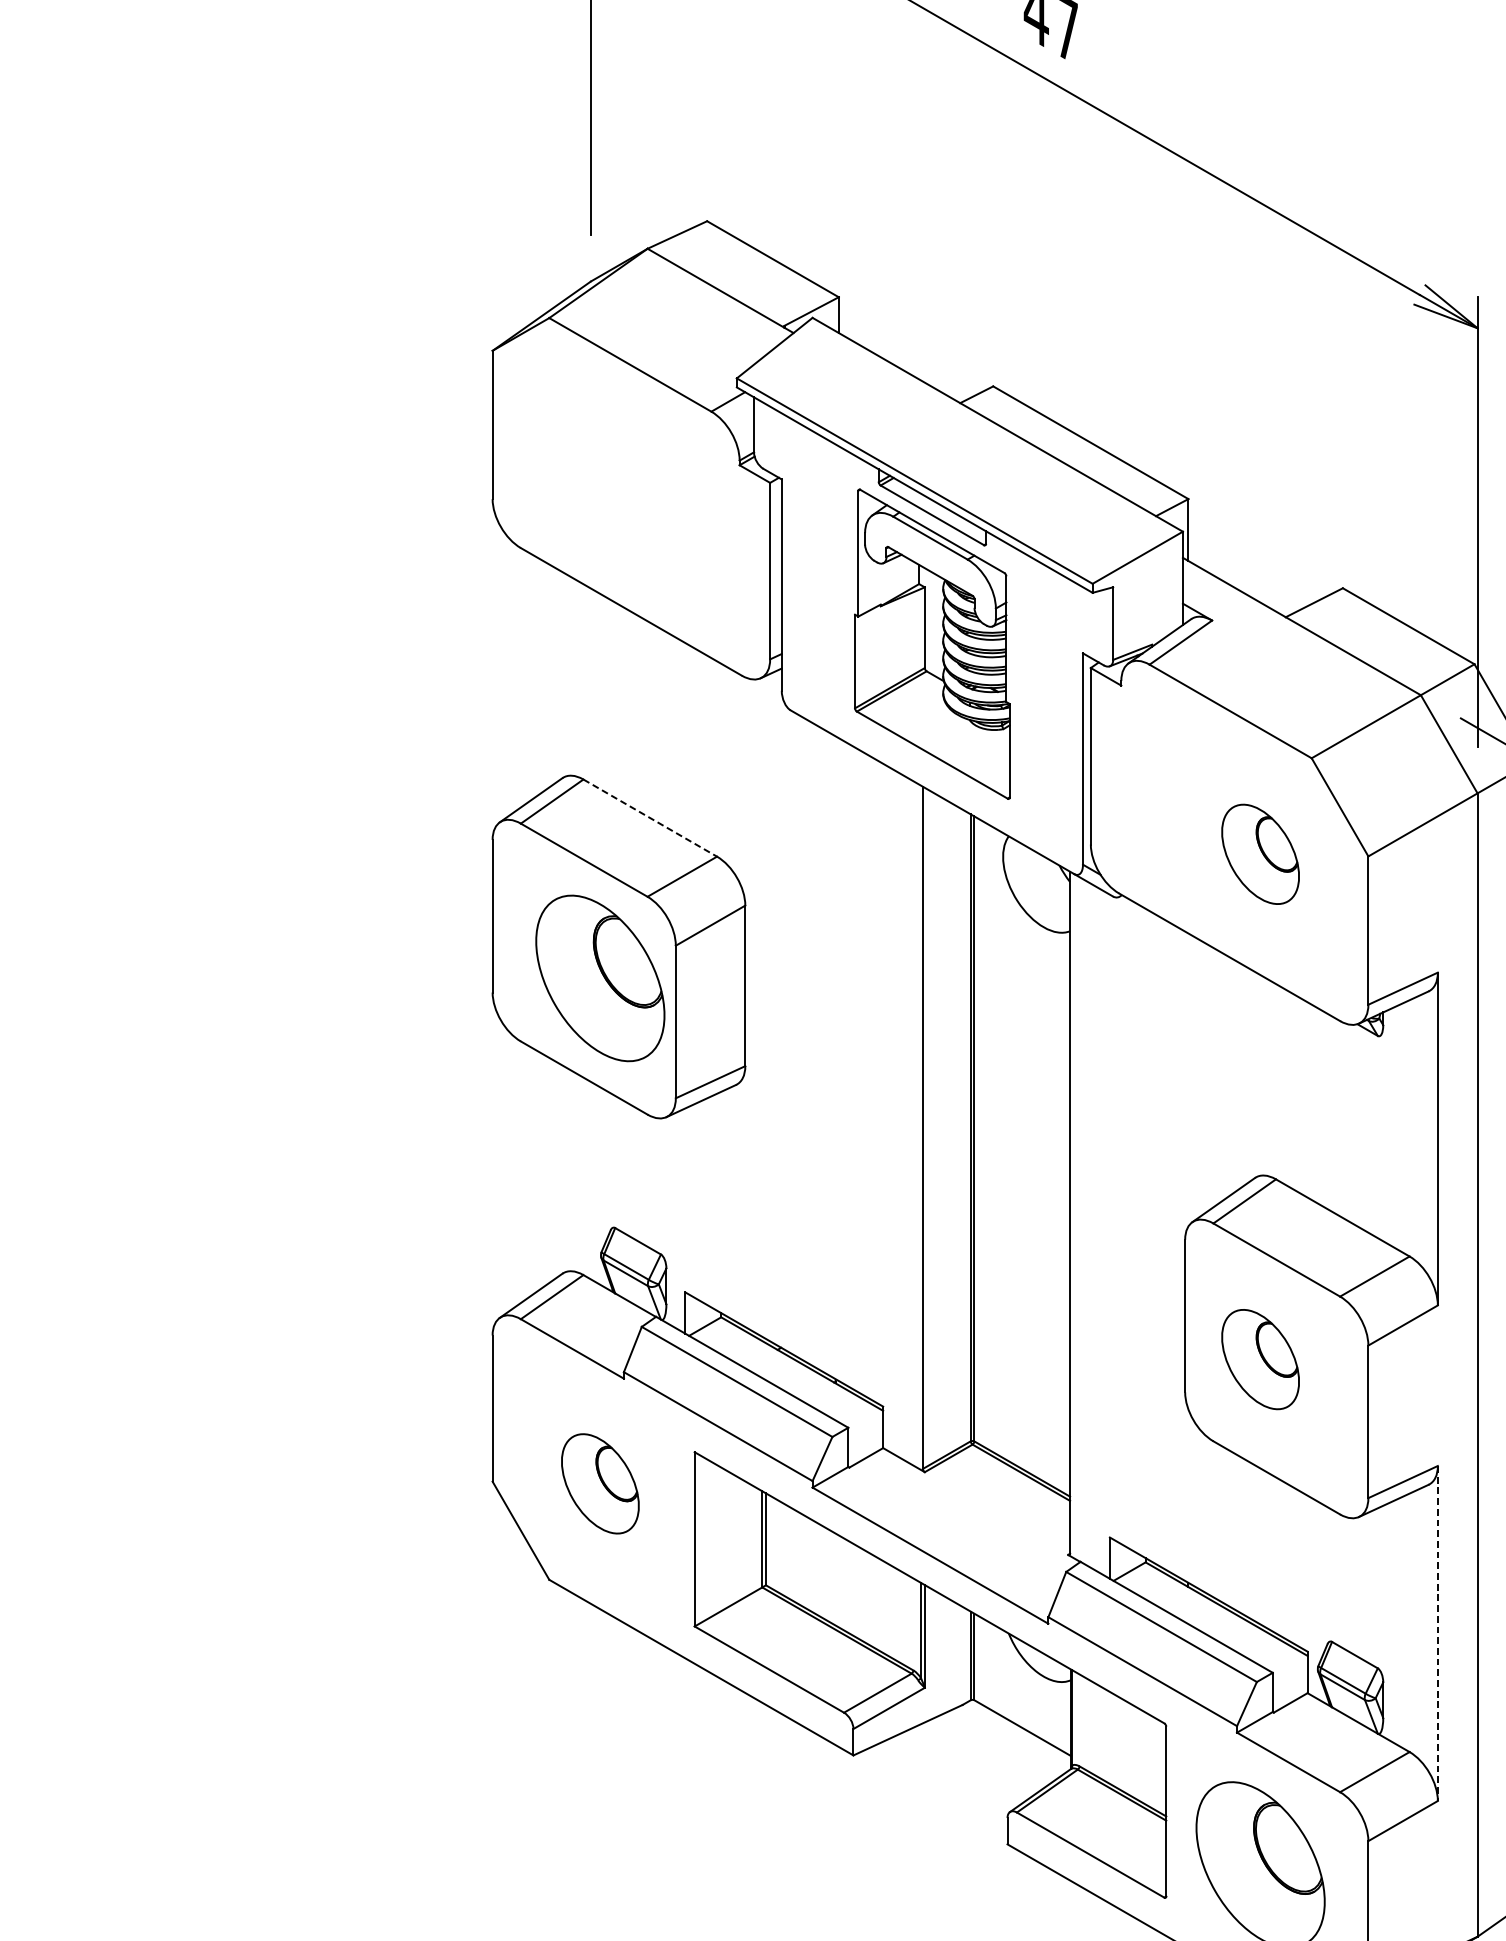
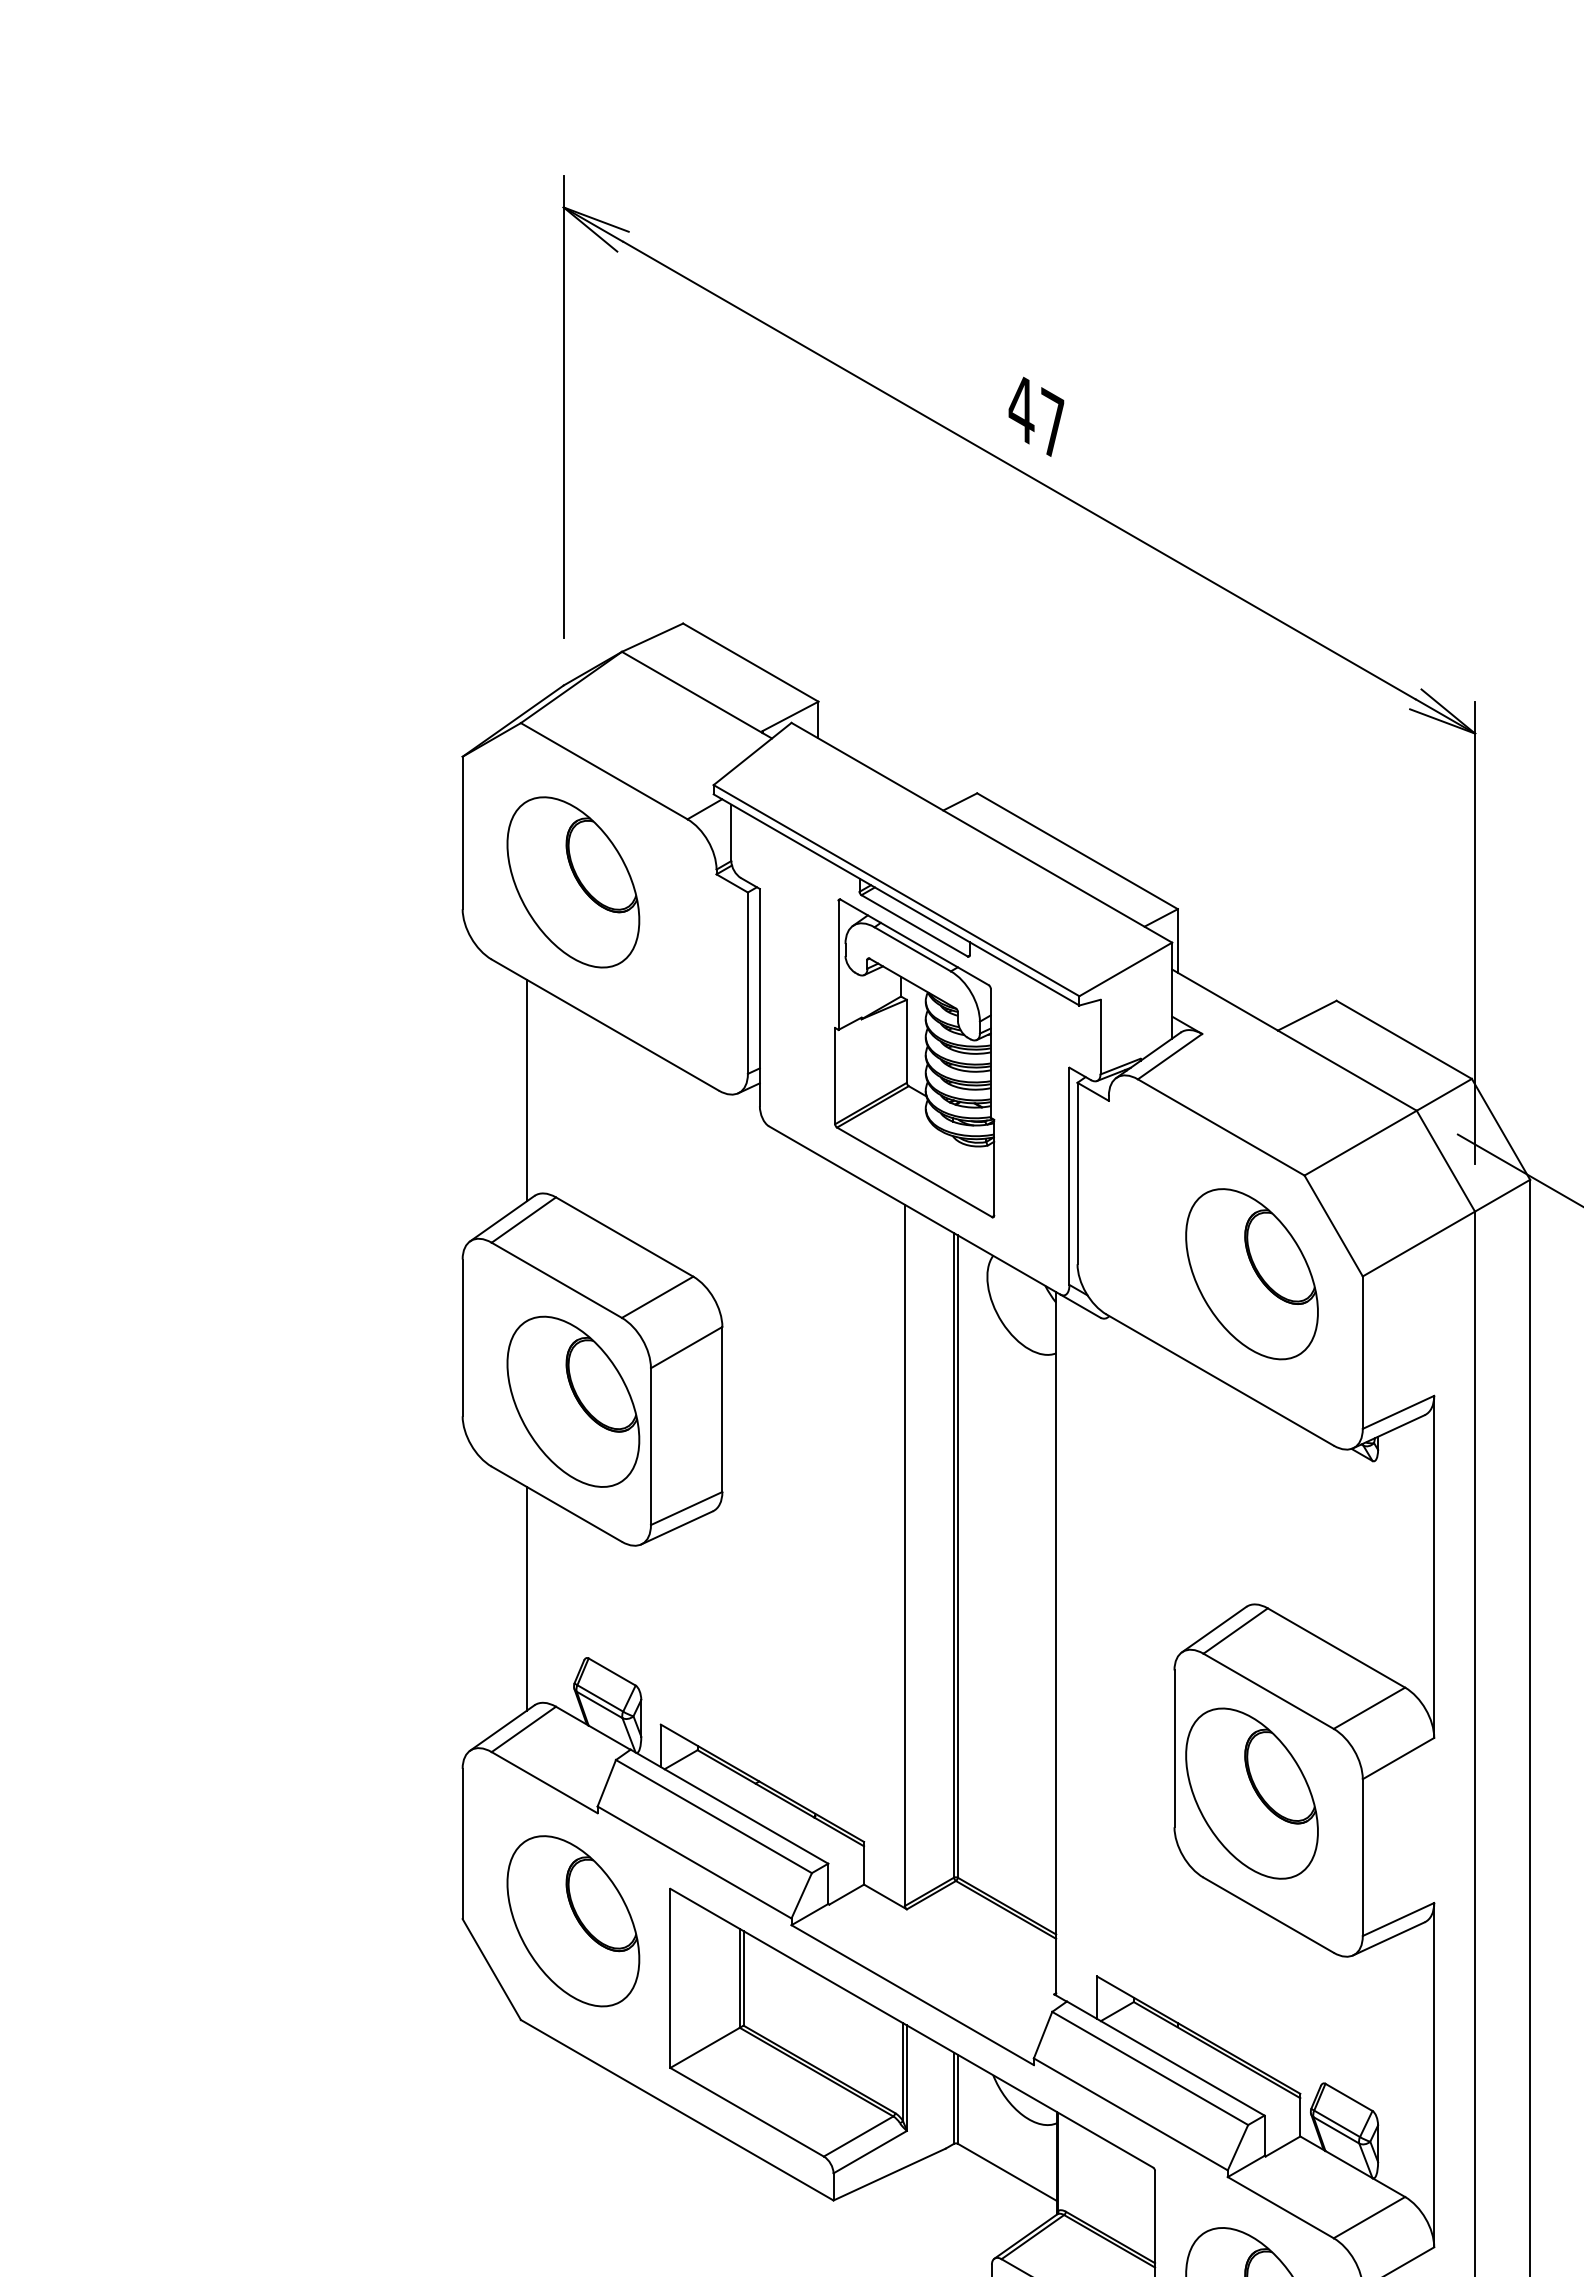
part: (600, 473) -> (573, 882), added
line: (554, 675) -> (526, 1090), added
line: (651, 818) -> (625, 1237), dashed -> solid
part: (1260, 854) -> (1251, 1274), size x1.67
line: (554, 1169) -> (526, 1598), added
part: (1260, 1359) -> (1251, 1793), size x1.67
part: (600, 1484) -> (573, 1921), size x1.67
line: (1438, 1633) -> (1434, 2075), dashed -> solid

